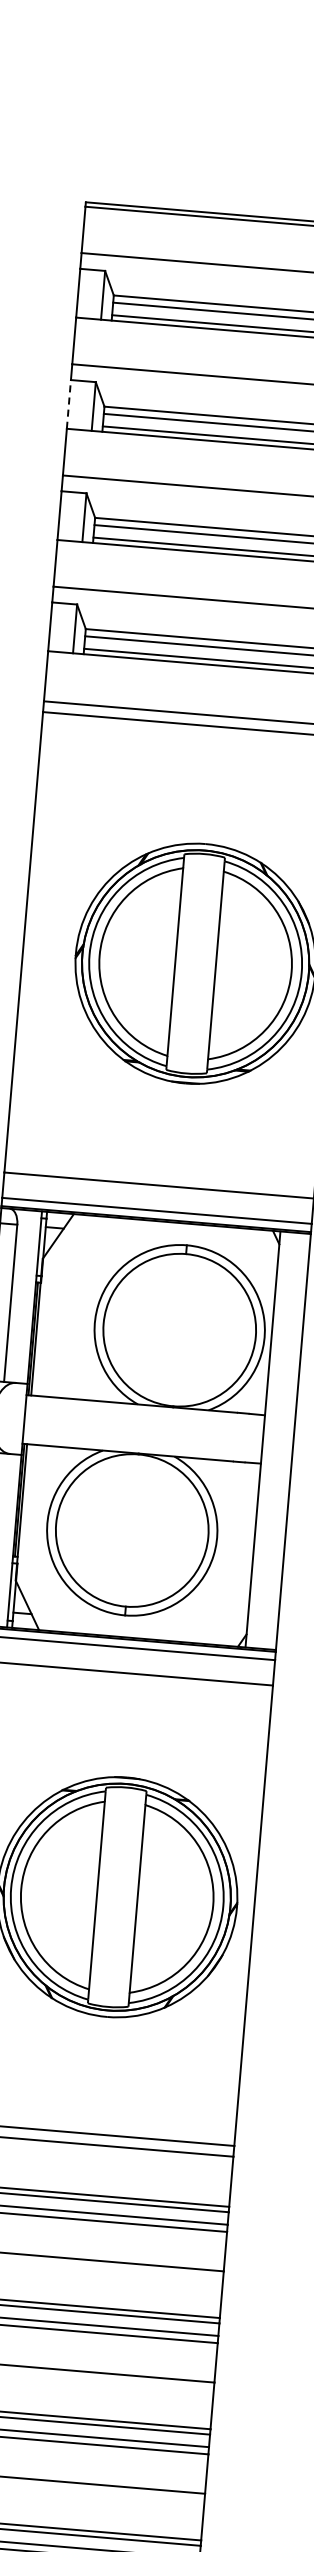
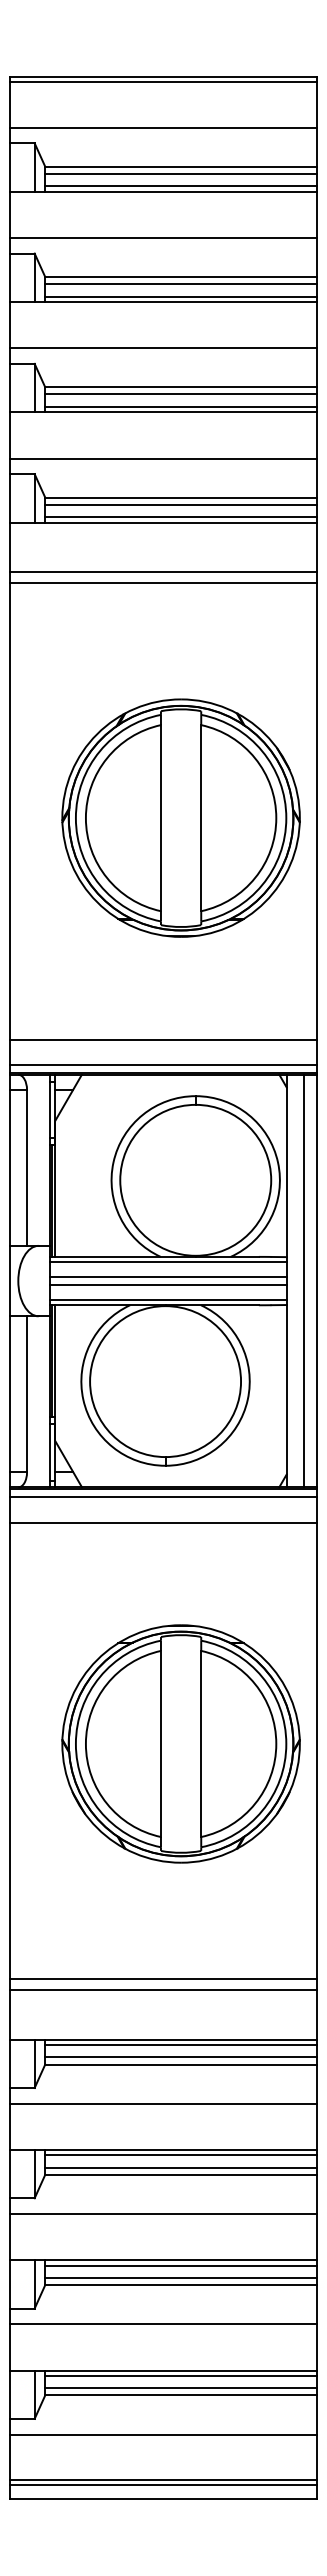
line: (69, 404) -> (10, 277), dashed -> solid
line: (145, 1410) -> (168, 1262), added
line: (144, 1425) -> (168, 1277), added
line: (143, 1432) -> (168, 1284), added
line: (280, 1440) -> (304, 1280), added
line: (142, 1448) -> (168, 1299), added

